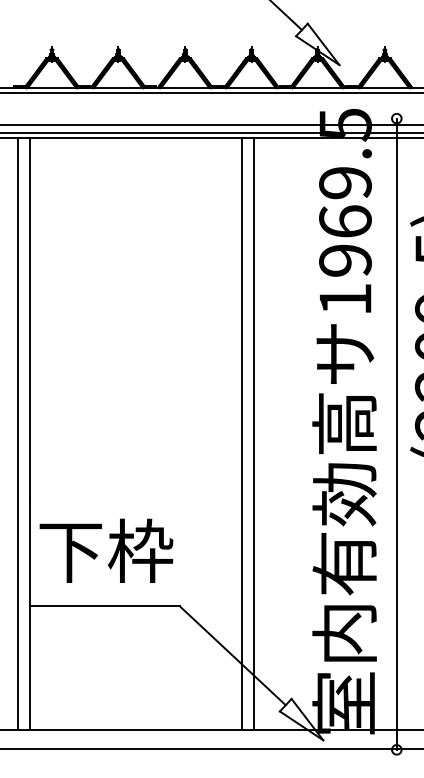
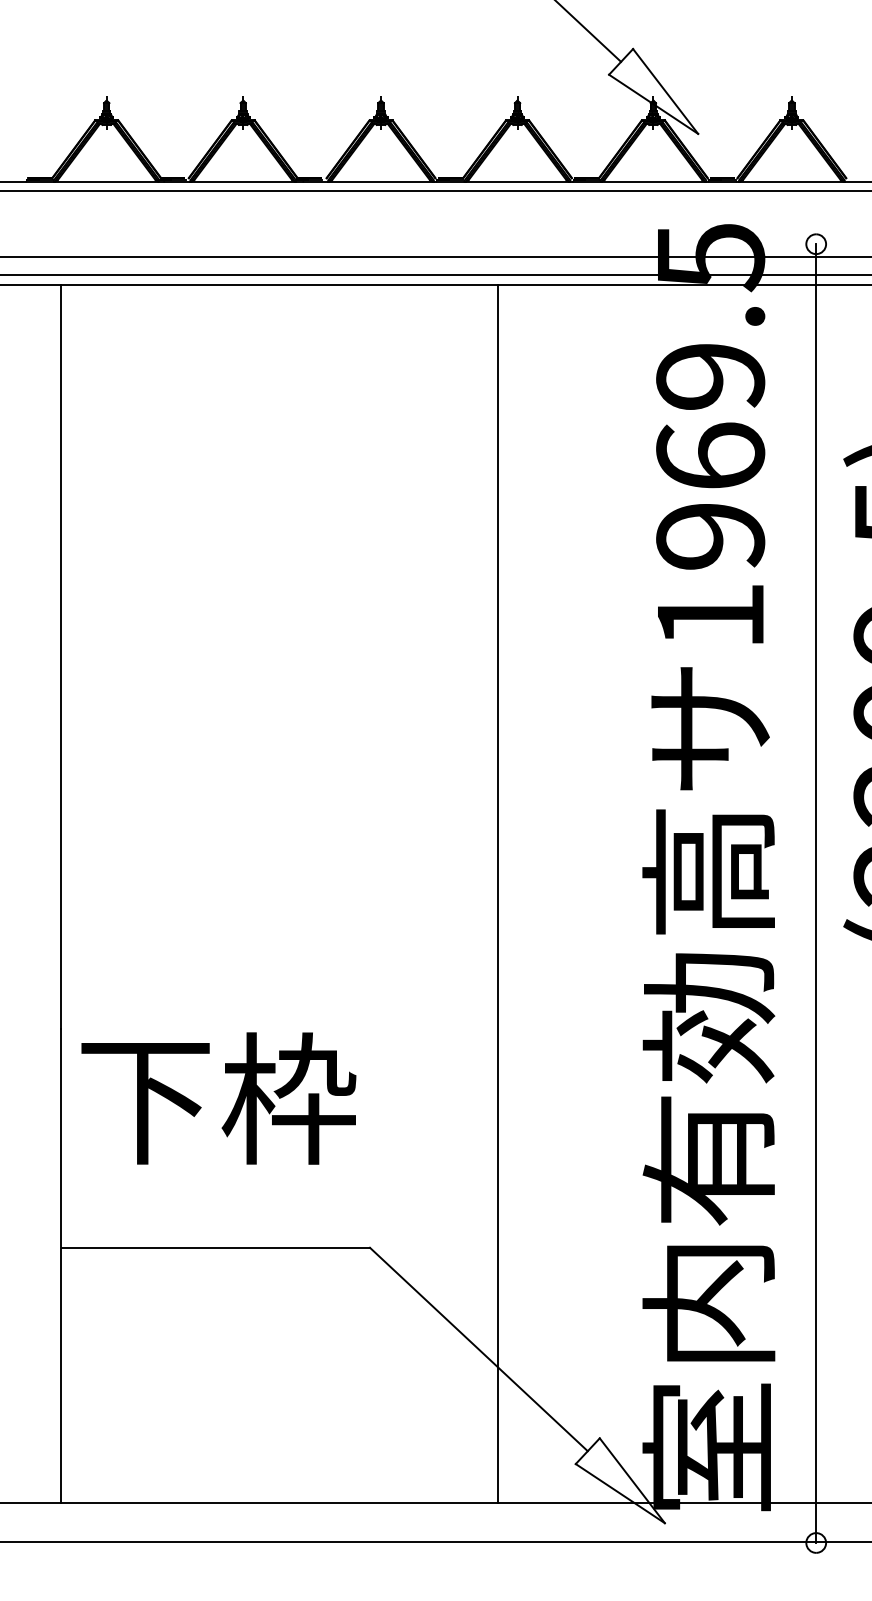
line: (17, 434) -> (35, 894), removed
line: (254, 434) -> (523, 894), removed
text: (106, 550) -> (218, 1097), moved

